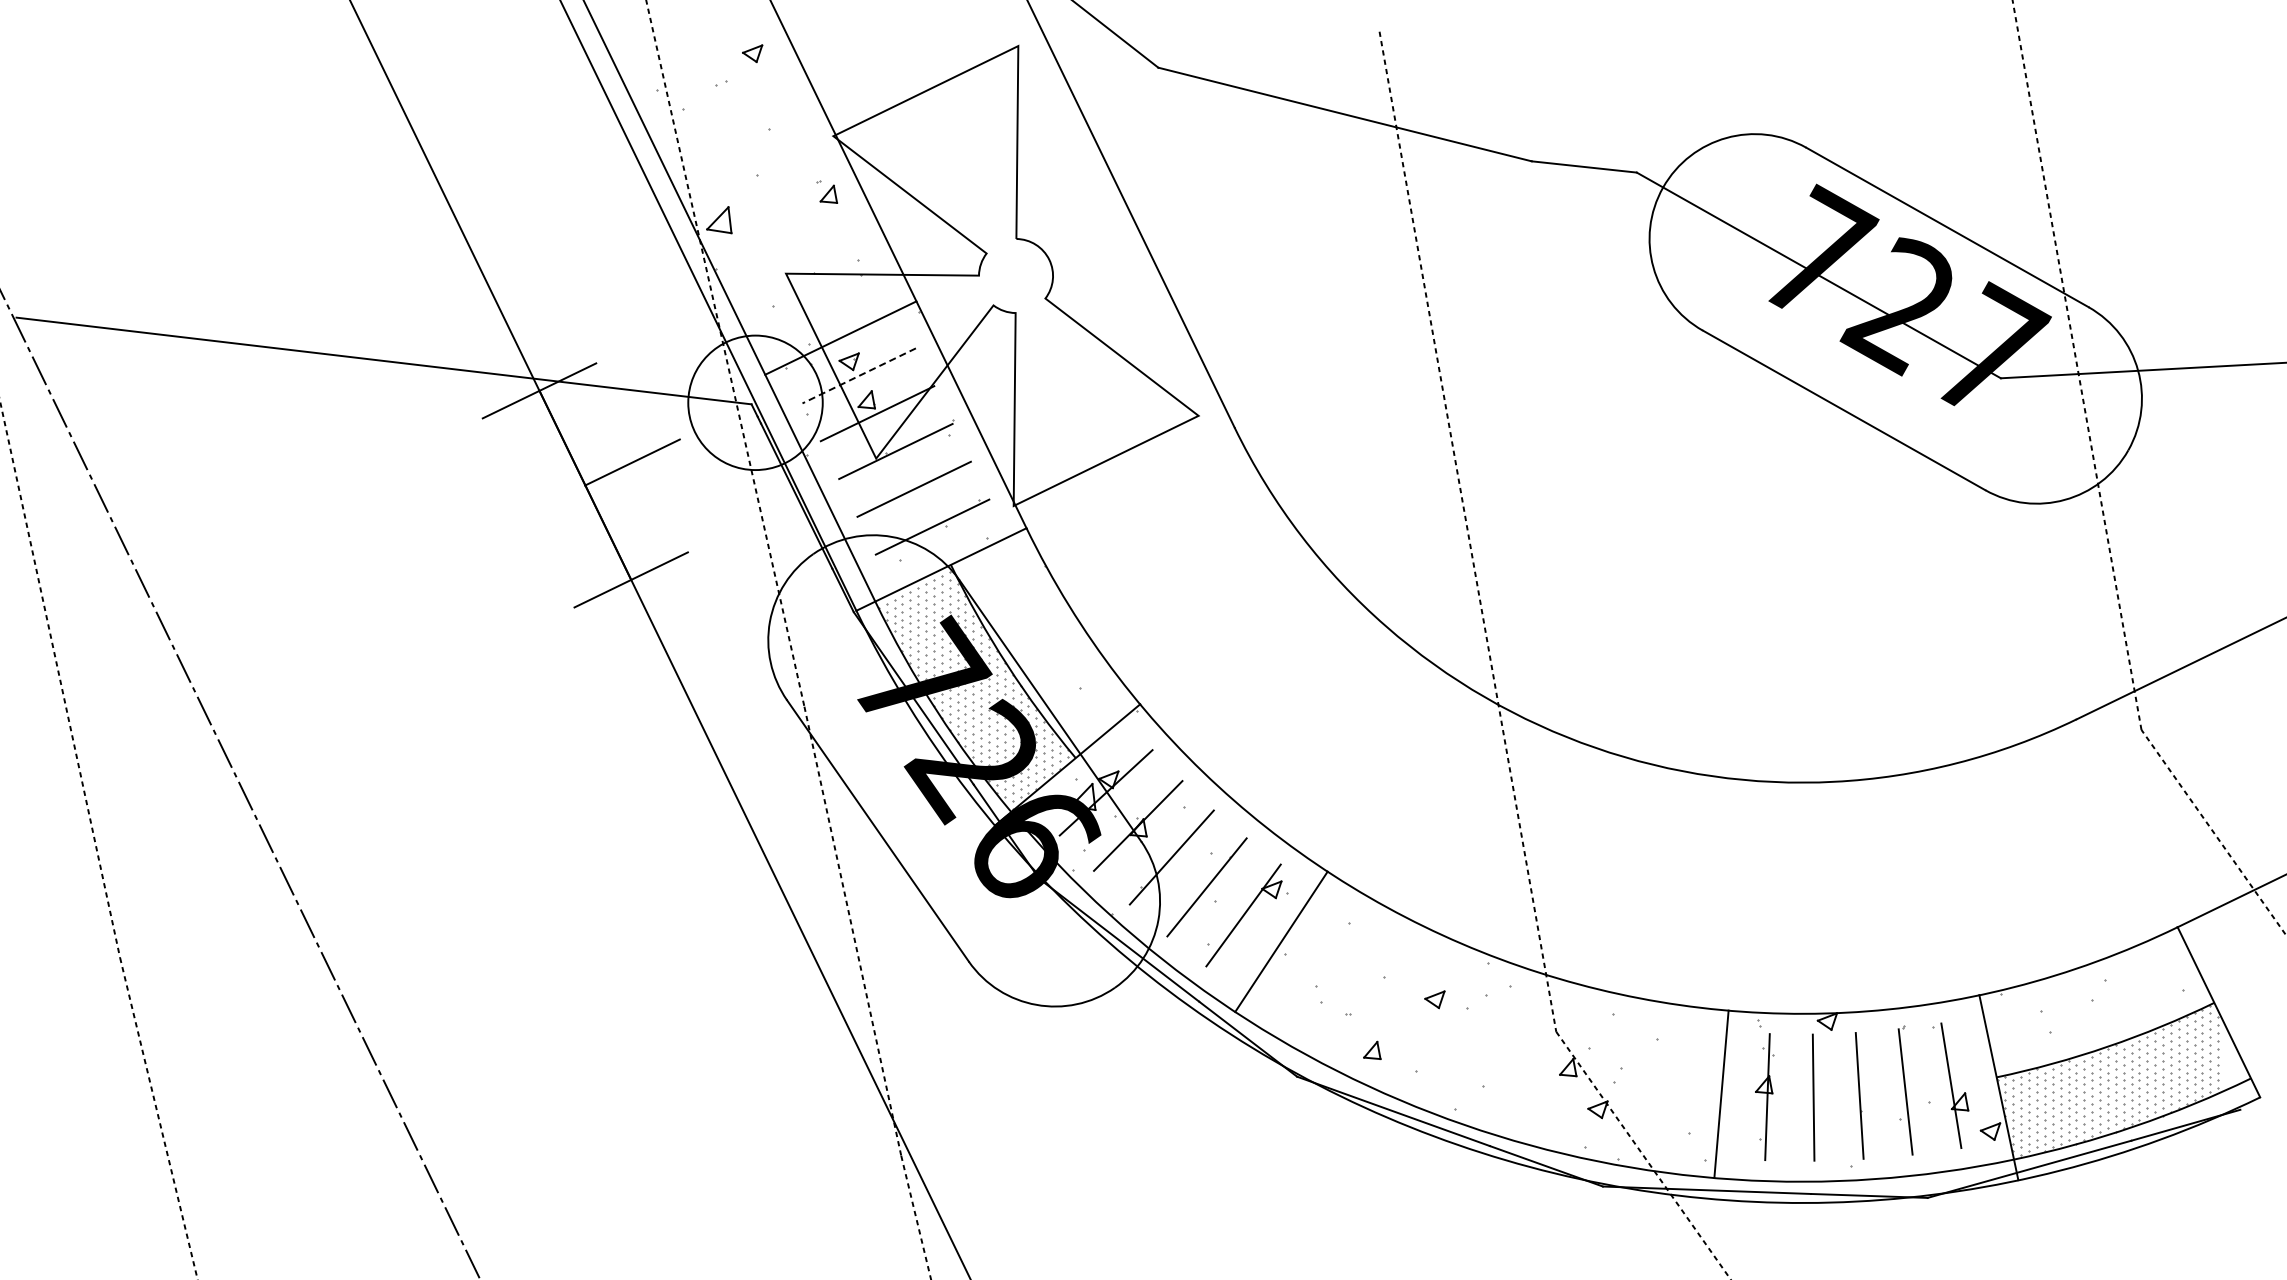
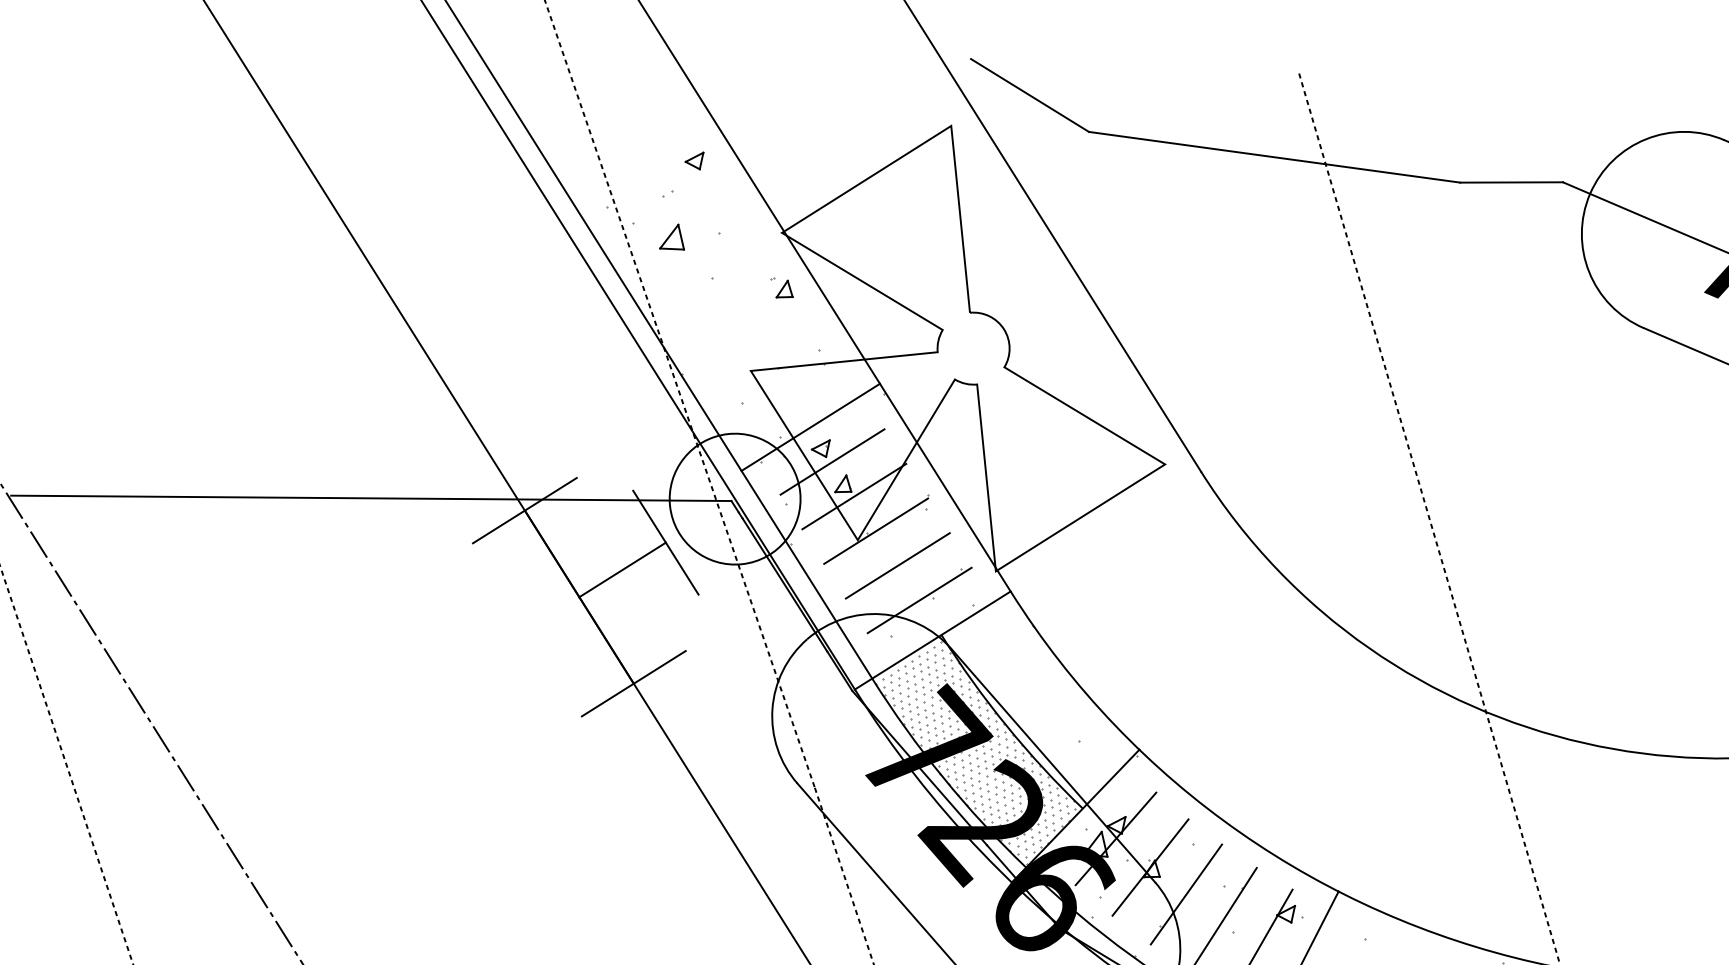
part: (719, 220) -> (671, 238), moved
line: (858, 376) -> (831, 462), dashed -> solid
line: (679, 439) -> (665, 542), added

